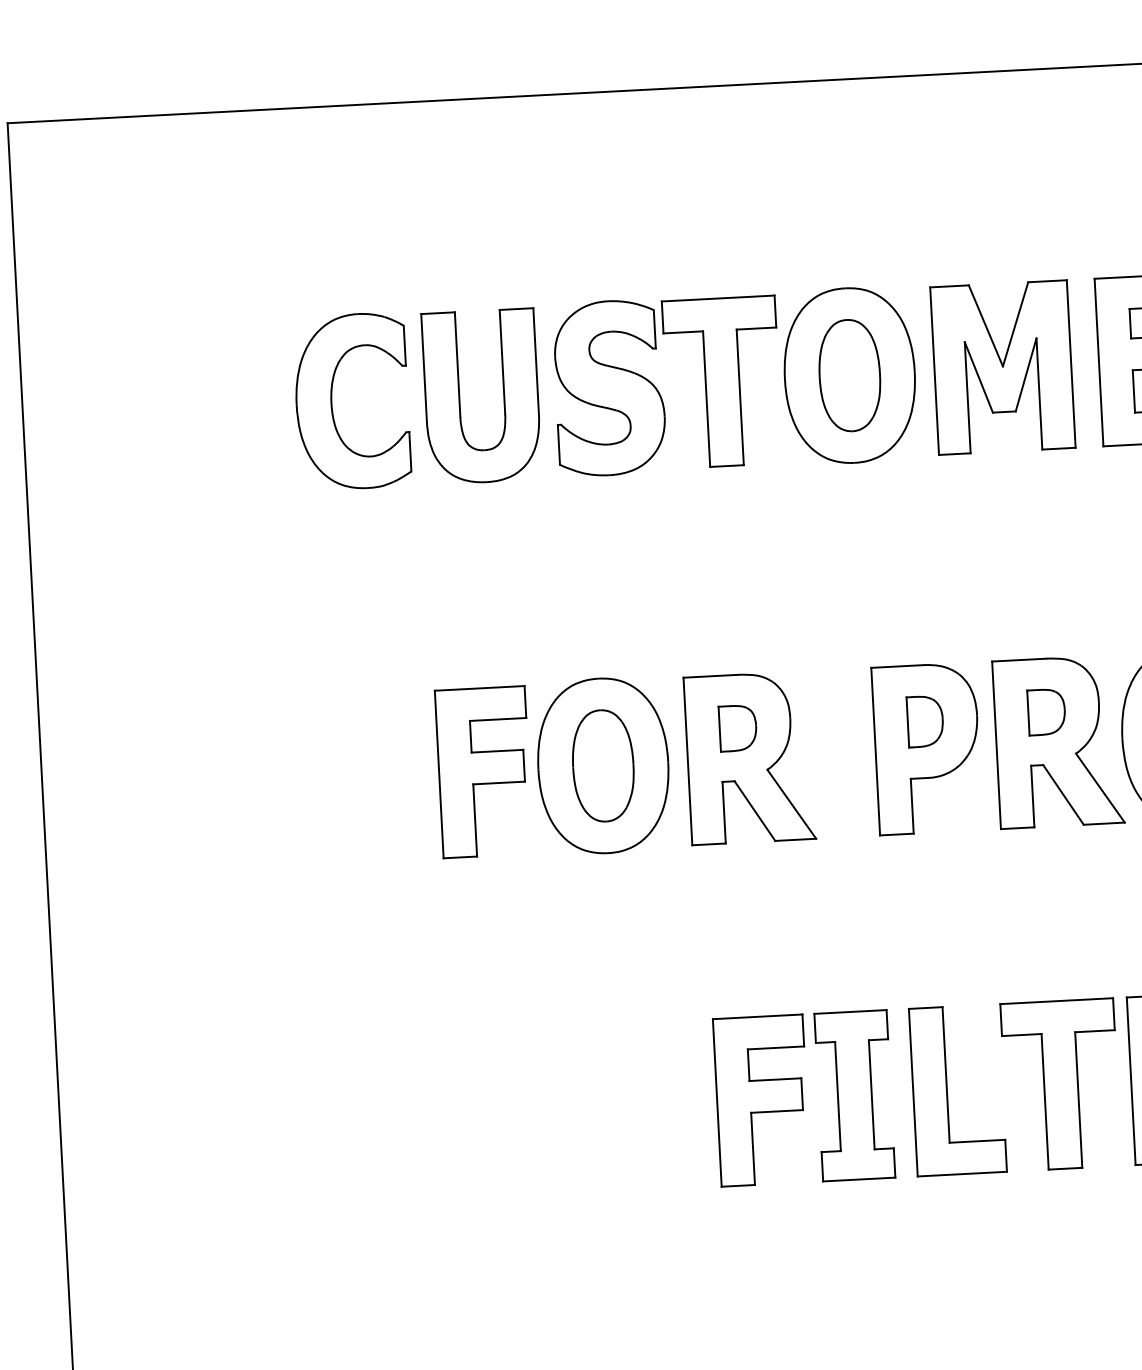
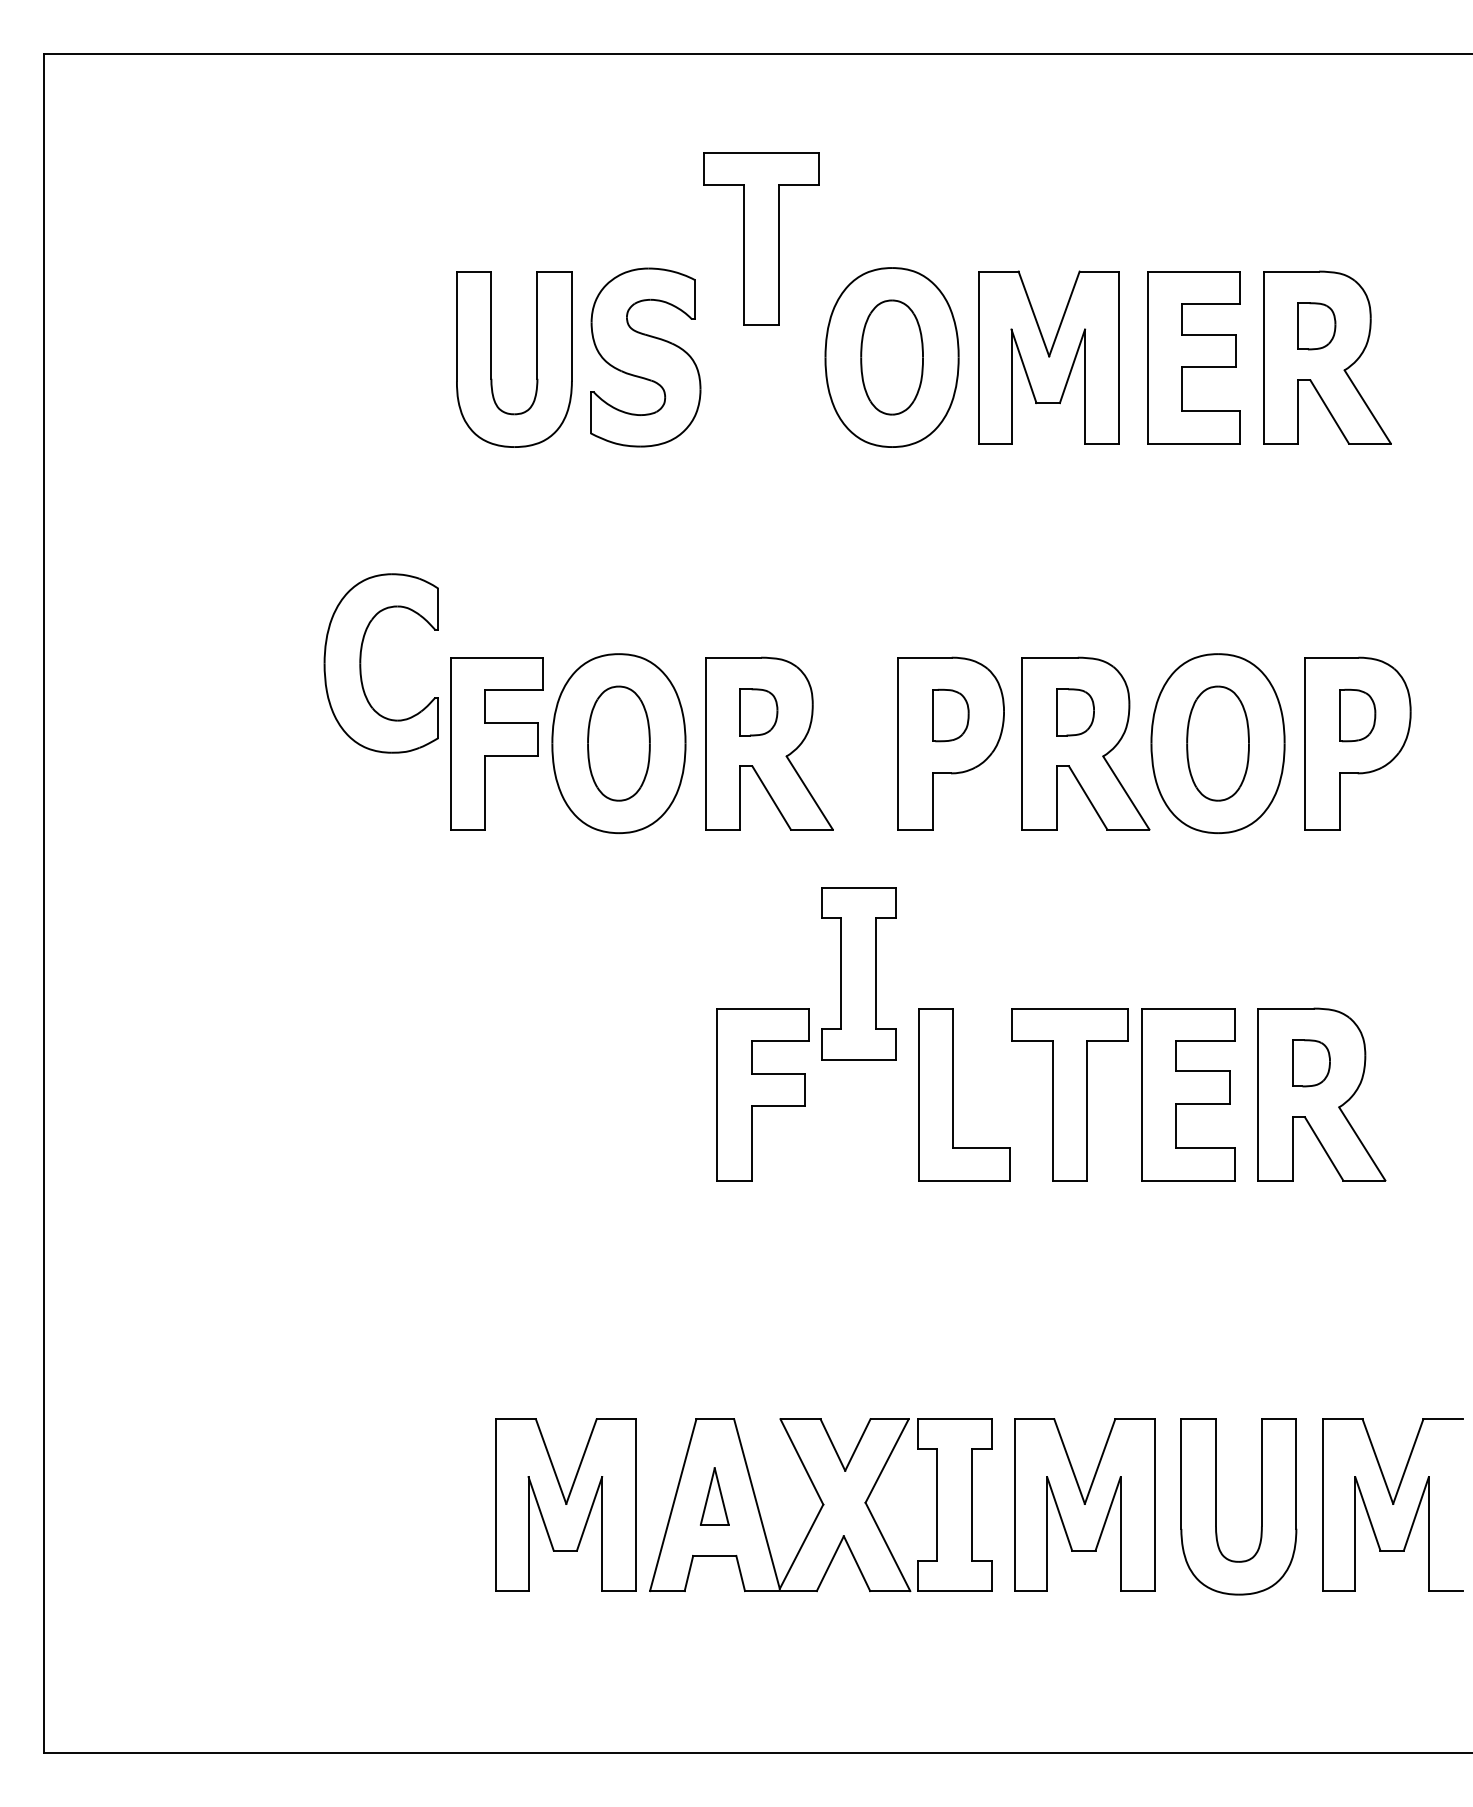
part: (722, 382) -> (761, 238), moved
part: (332, 402) -> (361, 663), moved
part: (854, 1095) -> (858, 973), moved

